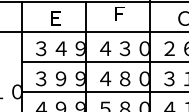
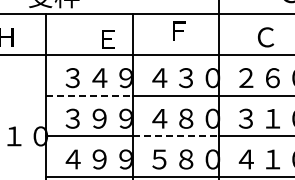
text: (56, 18) -> (108, 39), moved
line: (54, 61) -> (90, 95), solid -> dashed
line: (117, 91) -> (176, 136), solid -> dashed

